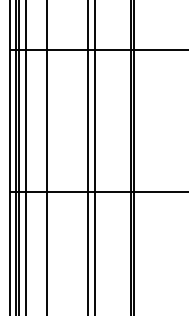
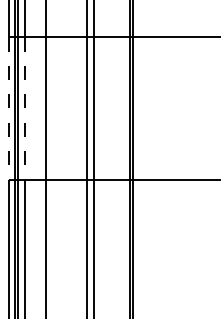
line: (10, 121) -> (9, 108), solid -> dashed
line: (25, 121) -> (24, 108), solid -> dashed

